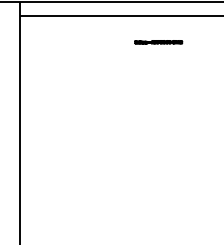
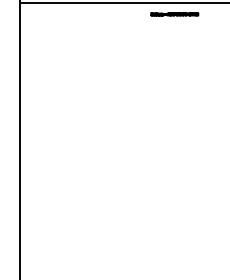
line: (158, 42) -> (174, 14), moved

